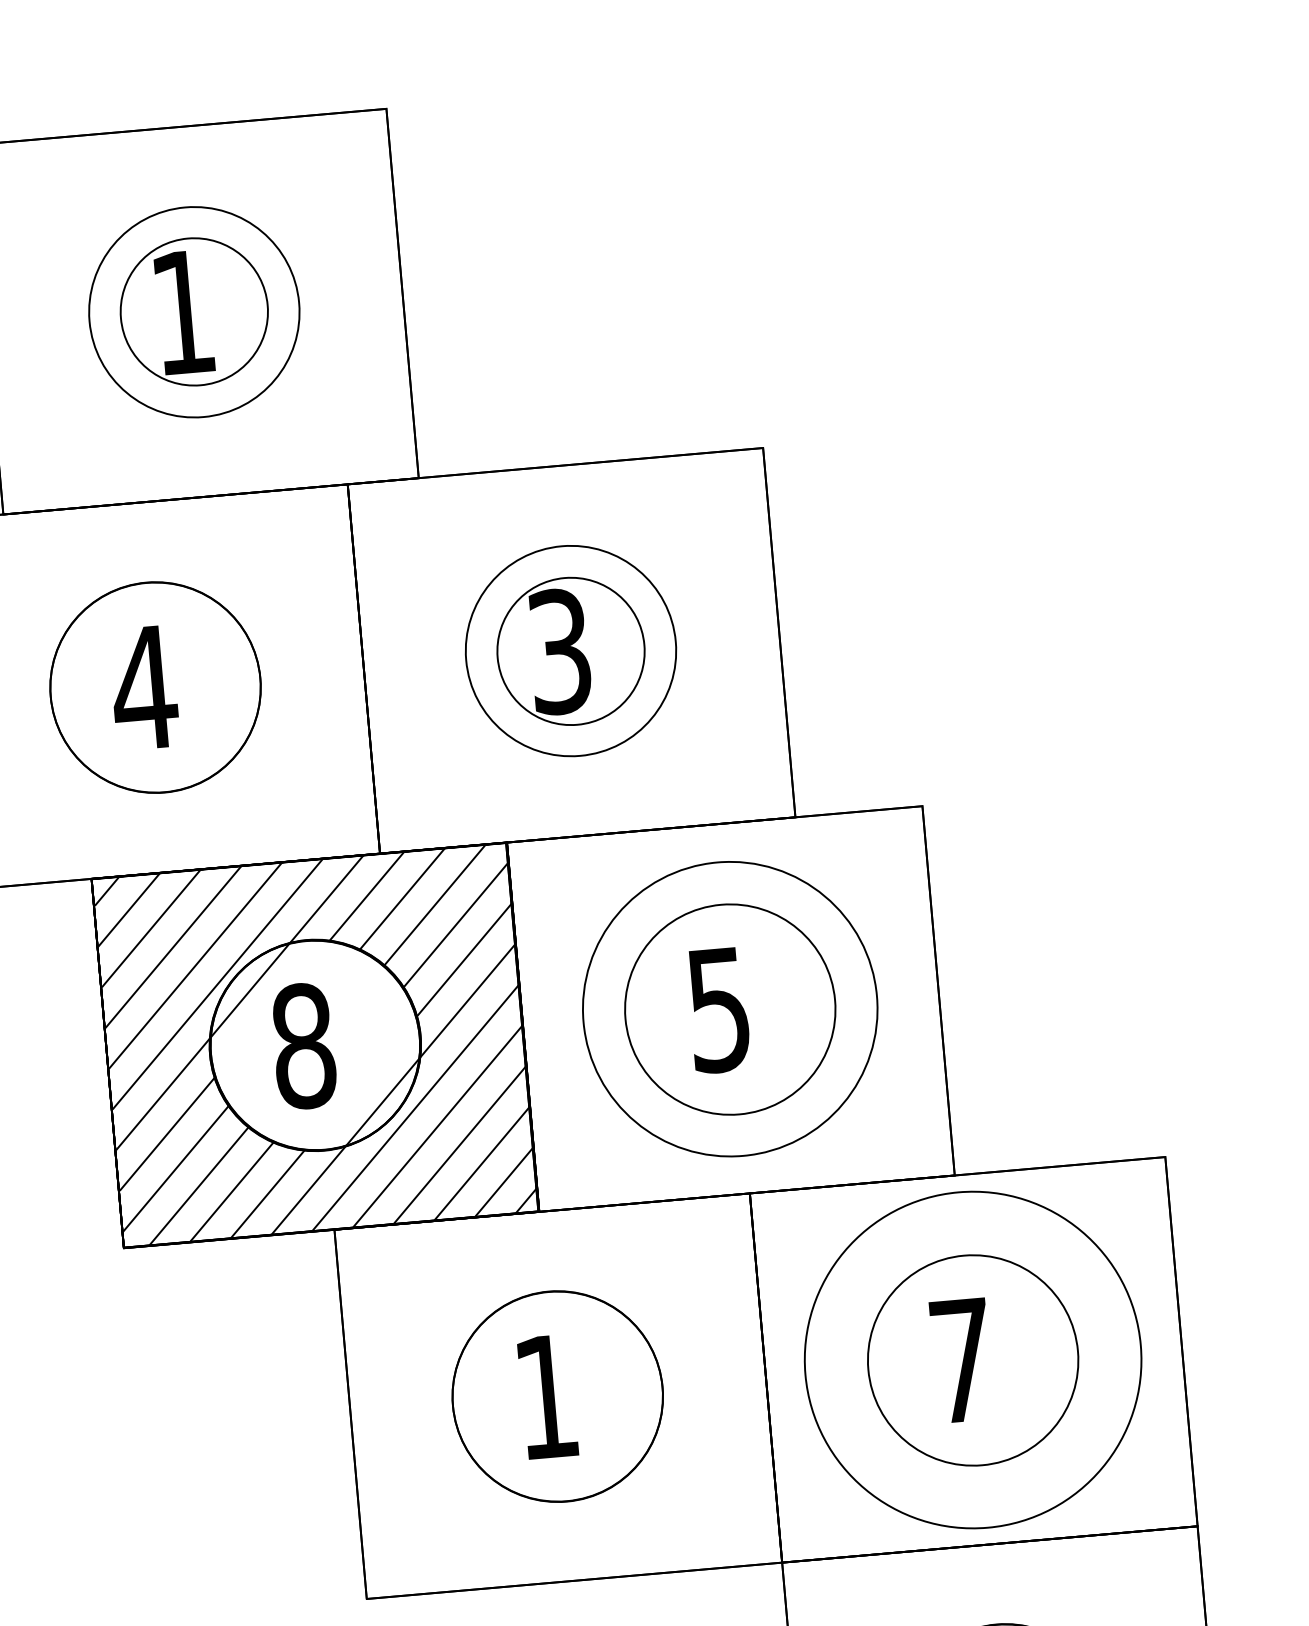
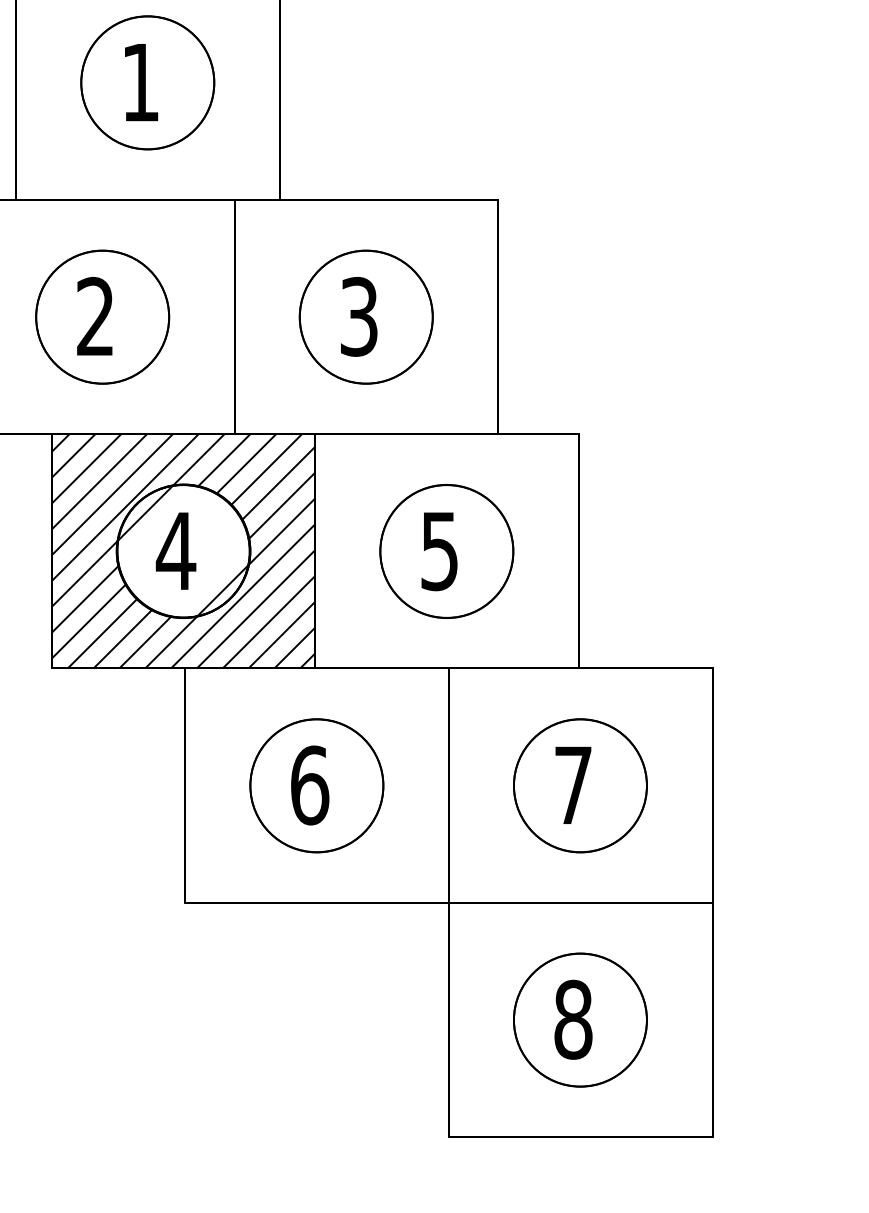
circle: (193, 311) -> (147, 82), size x1.43
circle: (569, 650) -> (365, 316), size x1.43
text: (144, 685) -> (95, 315), 4 -> 2
circle: (729, 1007) -> (446, 550), size x0.71
text: (302, 1046) -> (175, 551), 8 -> 4
circle: (971, 1359) -> (579, 785), size x0.62
text: (547, 1396) -> (310, 785), 1 -> 6

